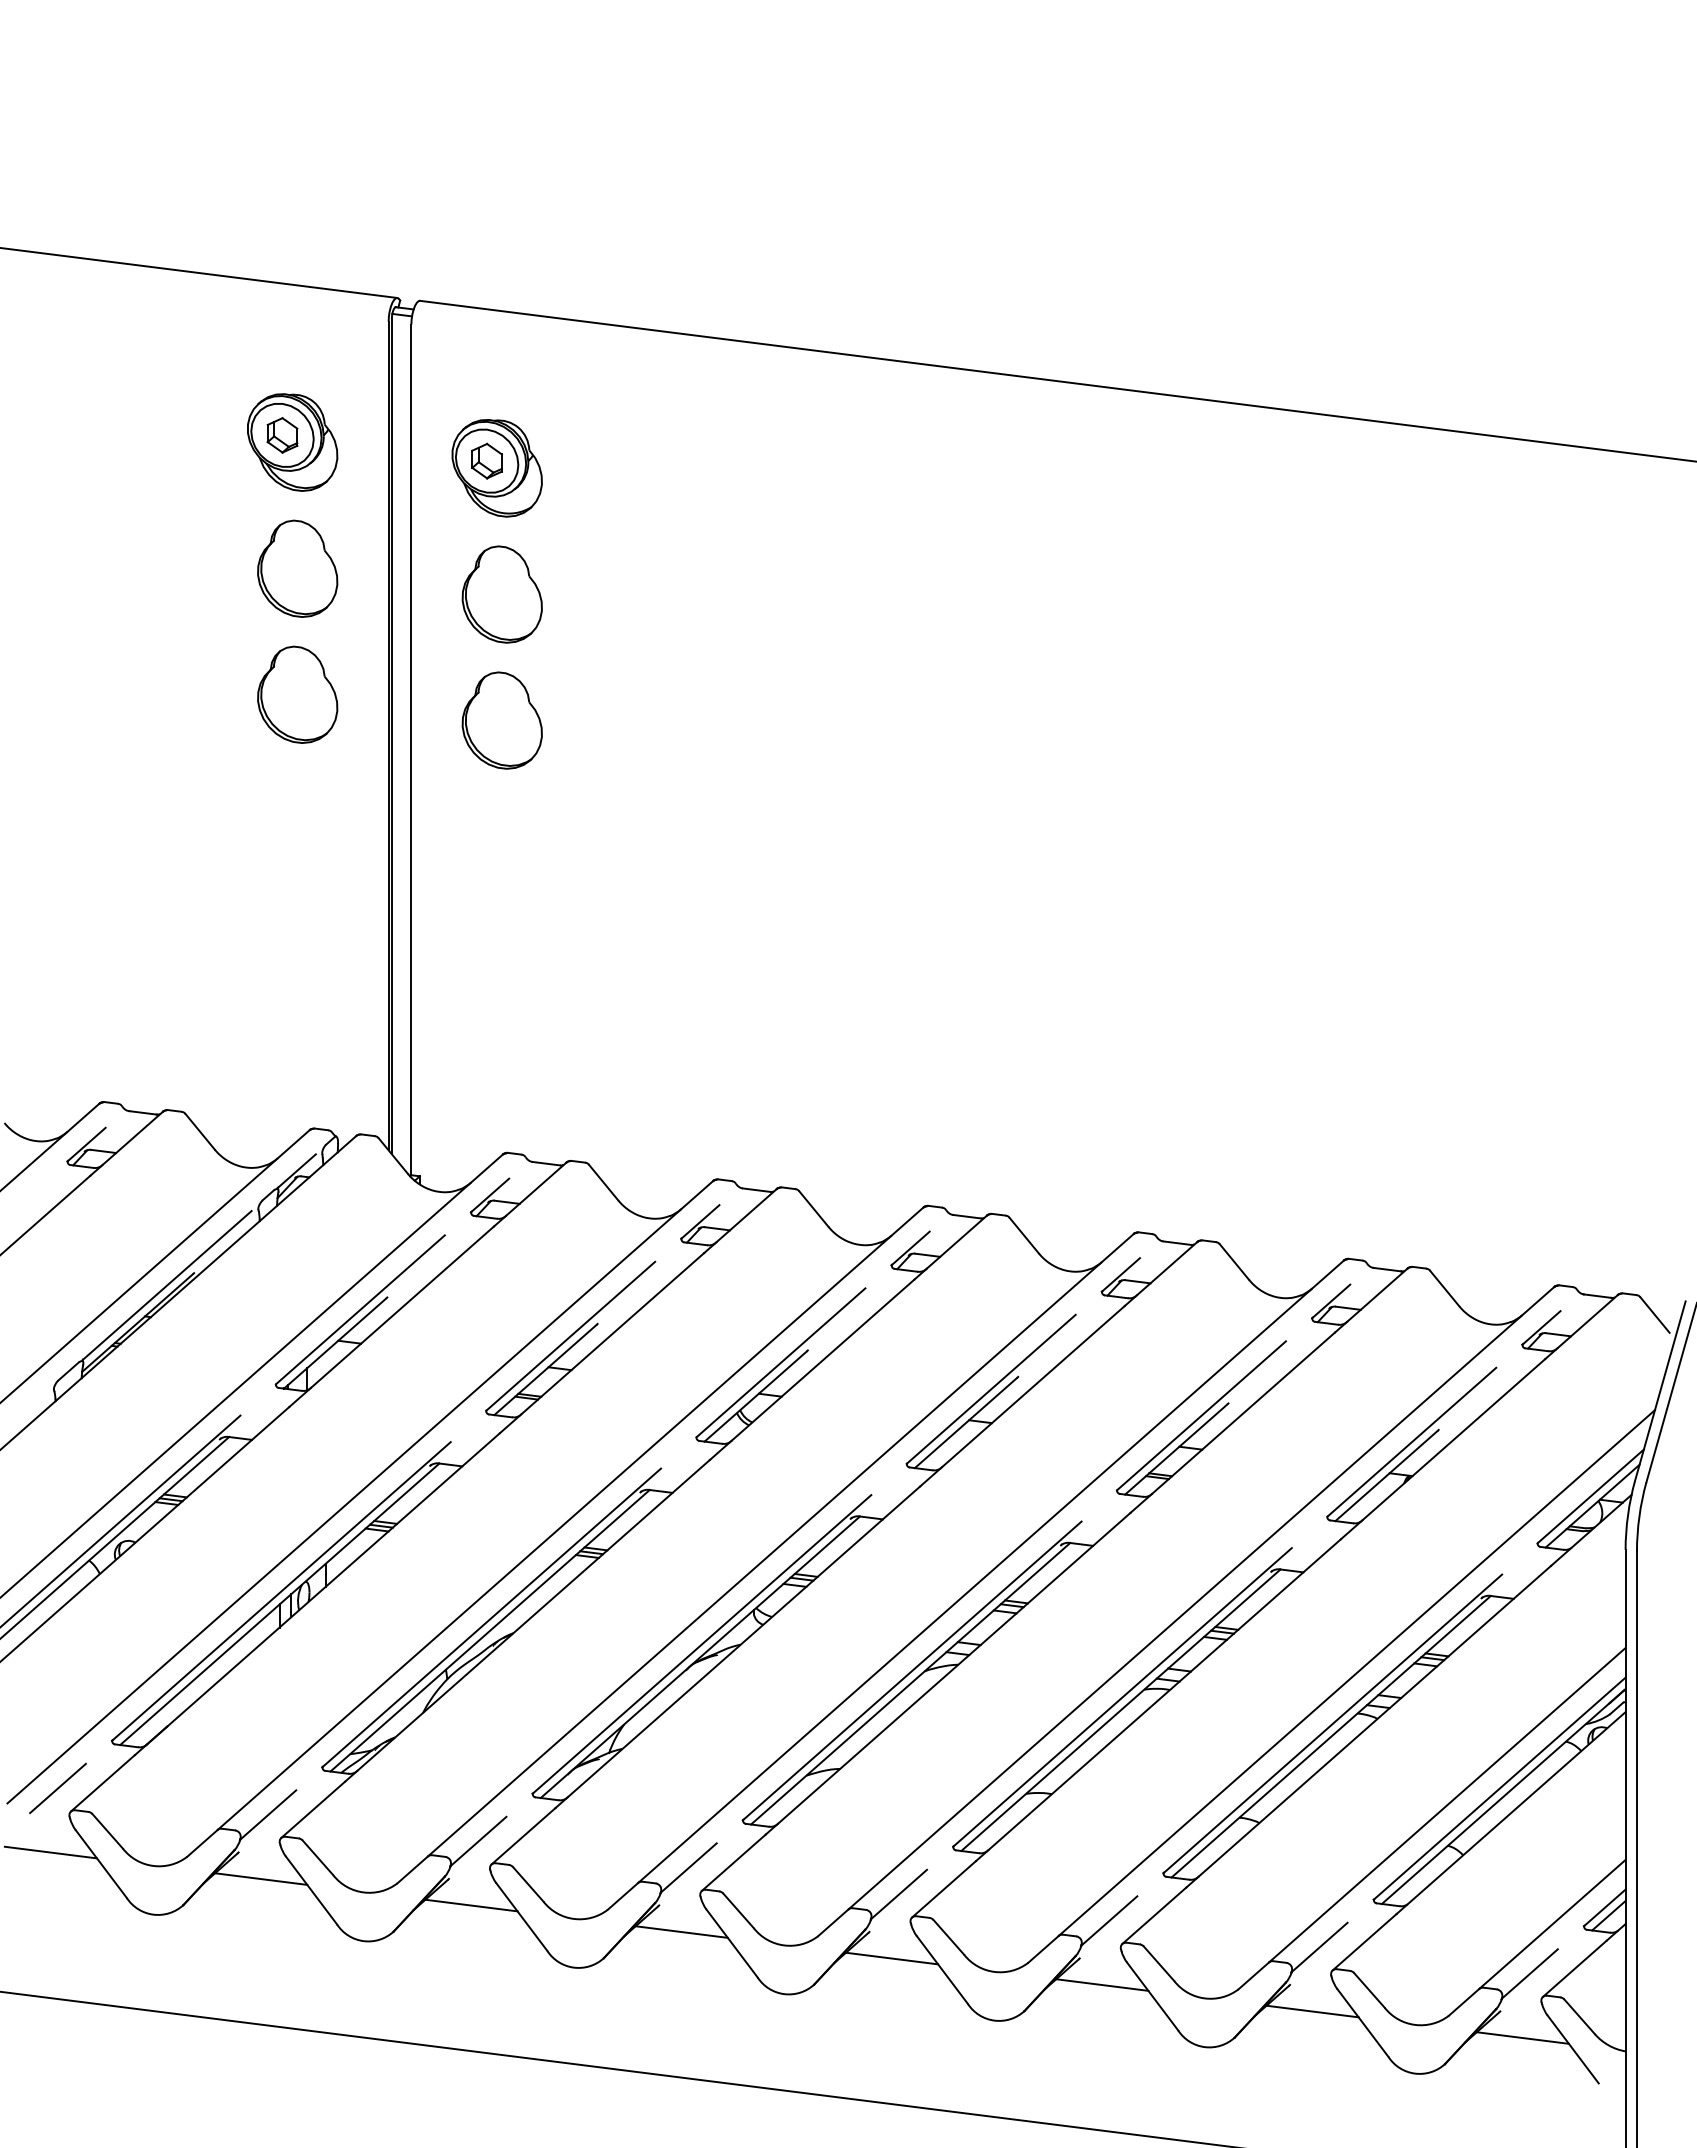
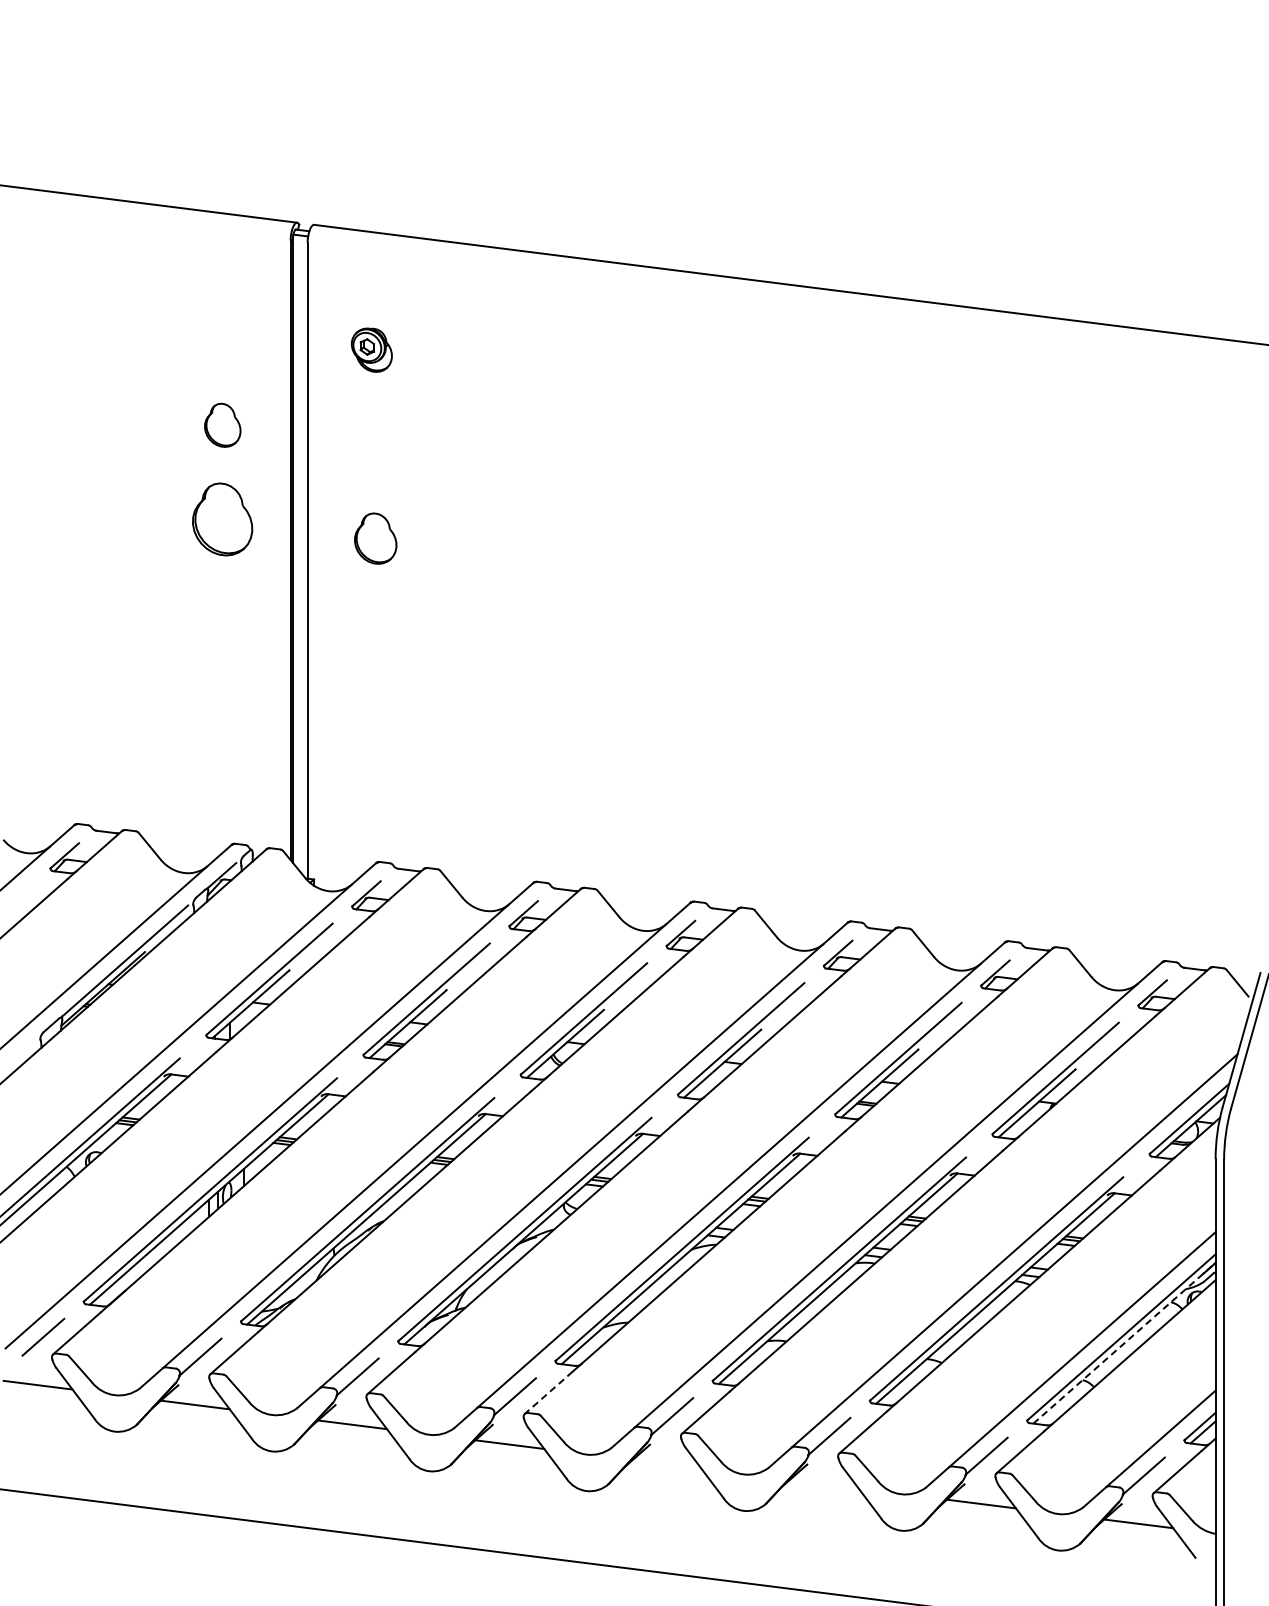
part: (292, 442) -> (218, 330), removed
part: (496, 468) -> (371, 350), size x0.6
part: (297, 569) -> (222, 425), size x0.6
part: (502, 594) -> (375, 444), removed
part: (502, 720) -> (375, 538), size x0.7
line: (1503, 1795) -> (1124, 1342), solid -> dashed
line: (733, 1862) -> (548, 1392), solid -> dashed
line: (891, 1958) -> (666, 1464), removed
line: (1101, 1984) -> (823, 1483), removed

